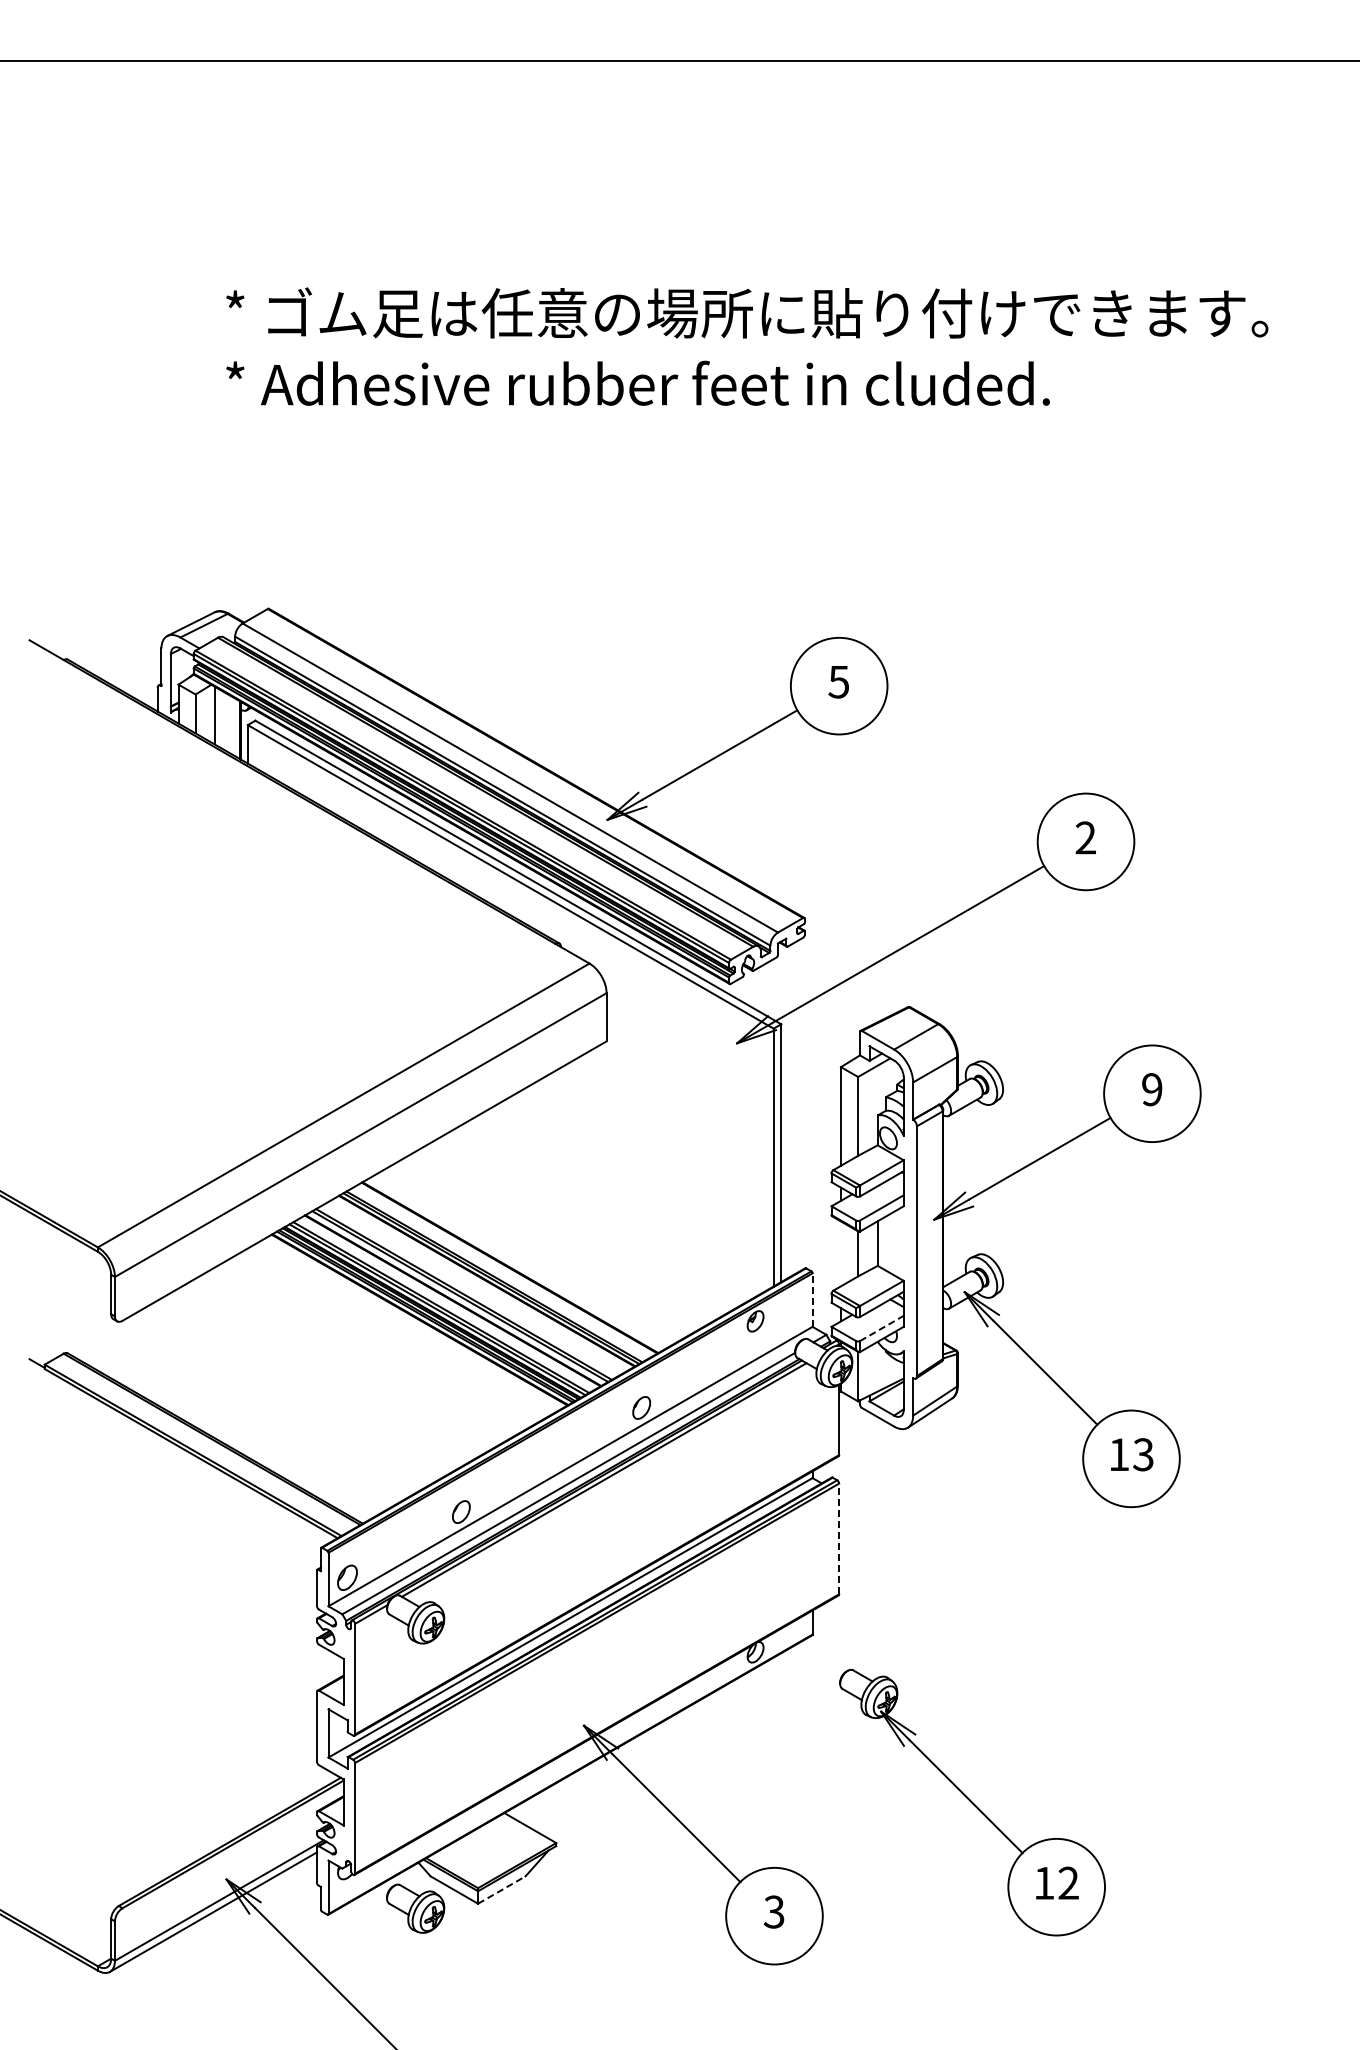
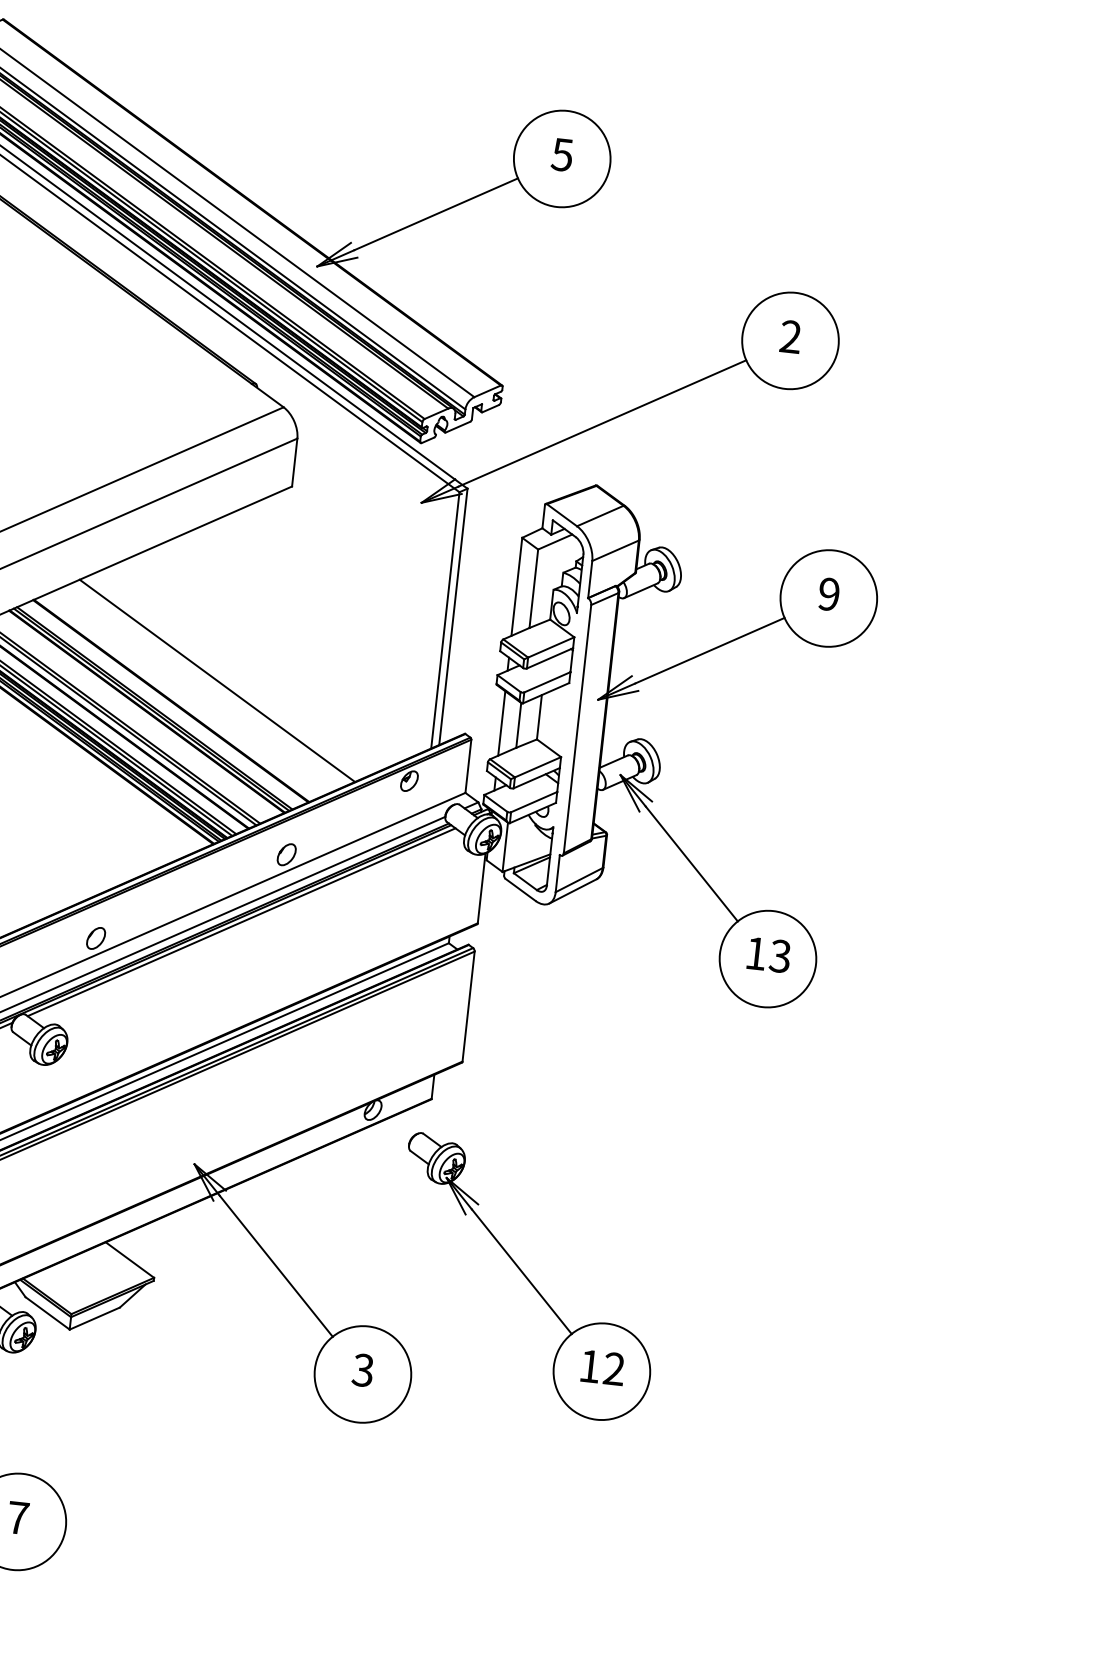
line: (553, 1242) -> (217, 680), added
line: (841, 1253) -> (502, 723), added
line: (812, 1300) -> (468, 766), dashed -> solid
line: (882, 1328) -> (534, 802), dashed -> solid
line: (839, 1538) -> (469, 1006), dashed -> solid
part: (972, 1802) -> (527, 1278), moved
line: (502, 1889) -> (95, 1318), dashed -> solid

